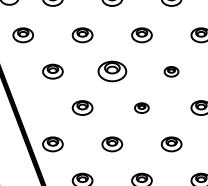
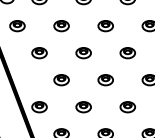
part: (112, 72) -> (83, 53), size x0.71
part: (171, 72) -> (127, 53), size x1.43
part: (141, 108) -> (105, 80), size x1.43

